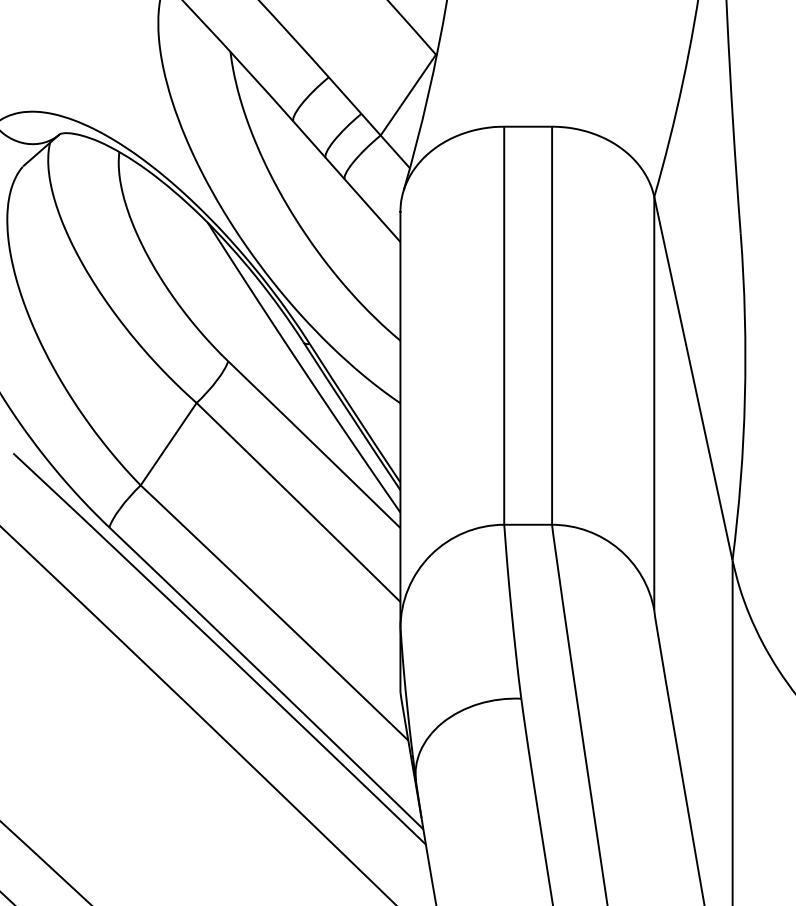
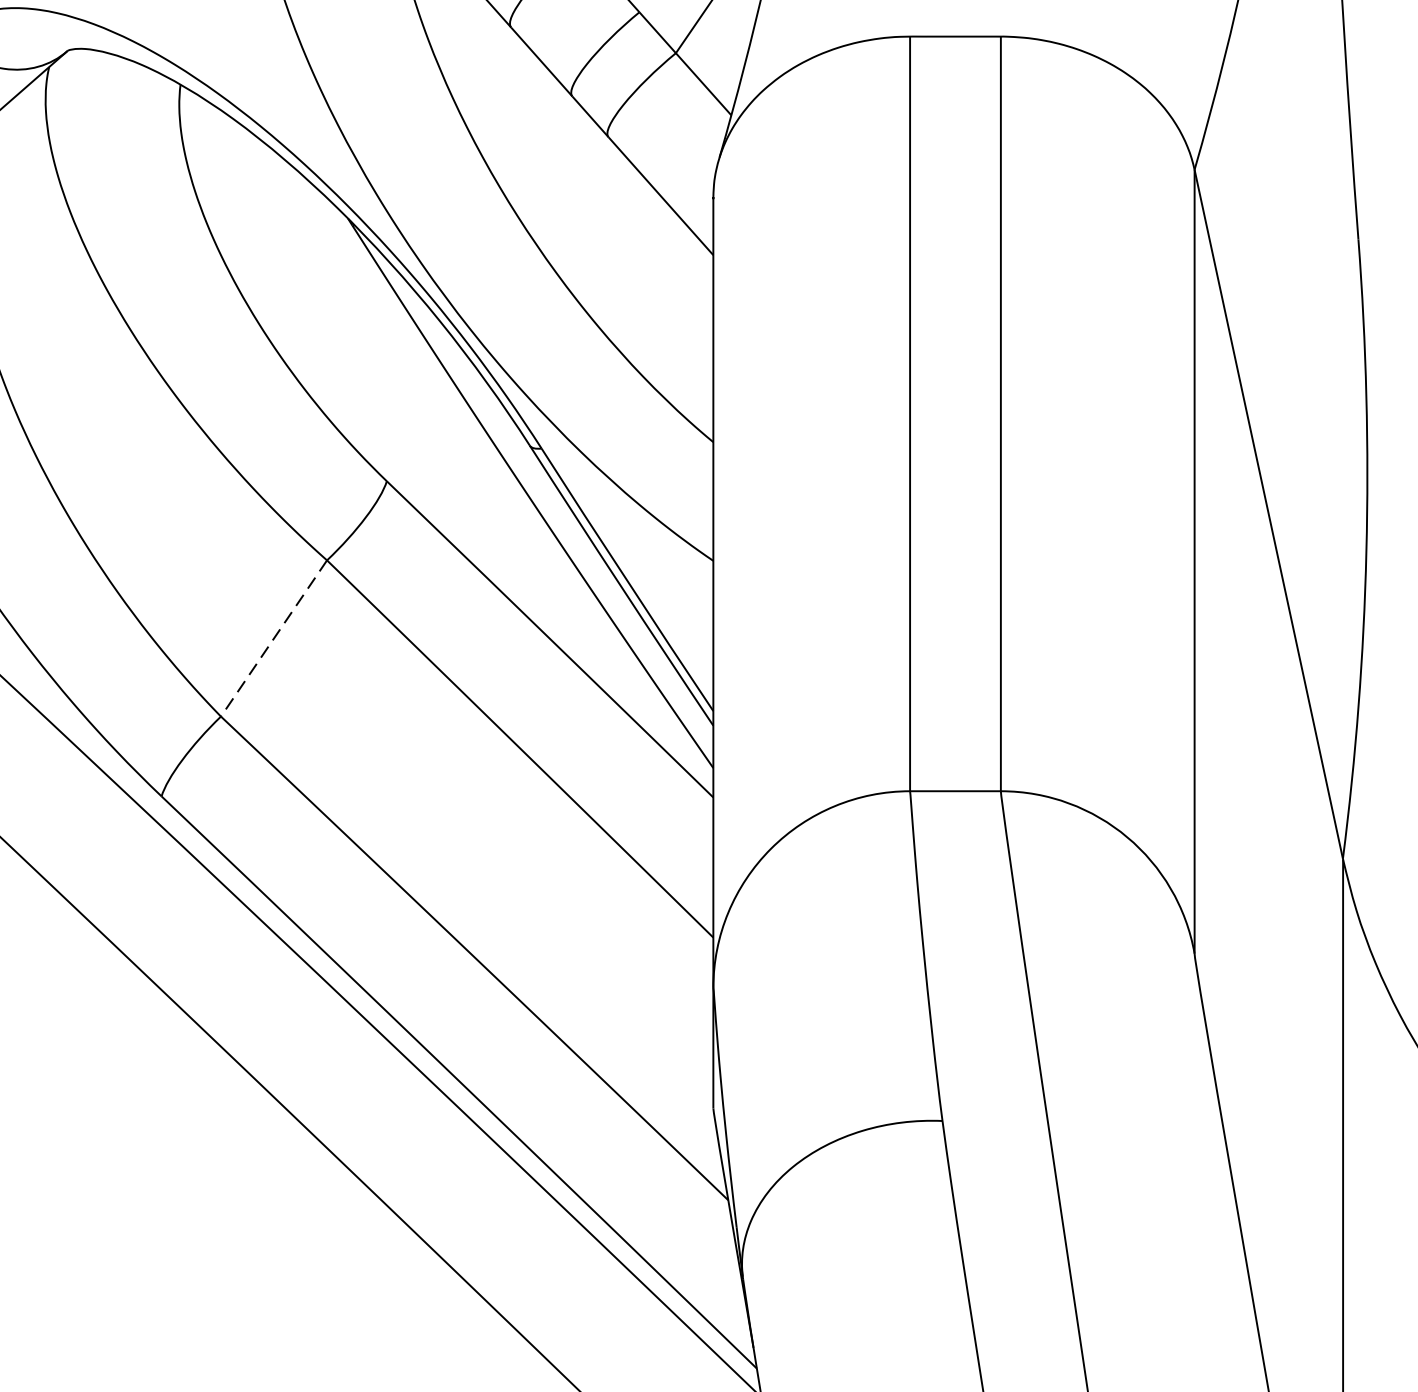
line: (168, 444) -> (273, 639), solid -> dashed

